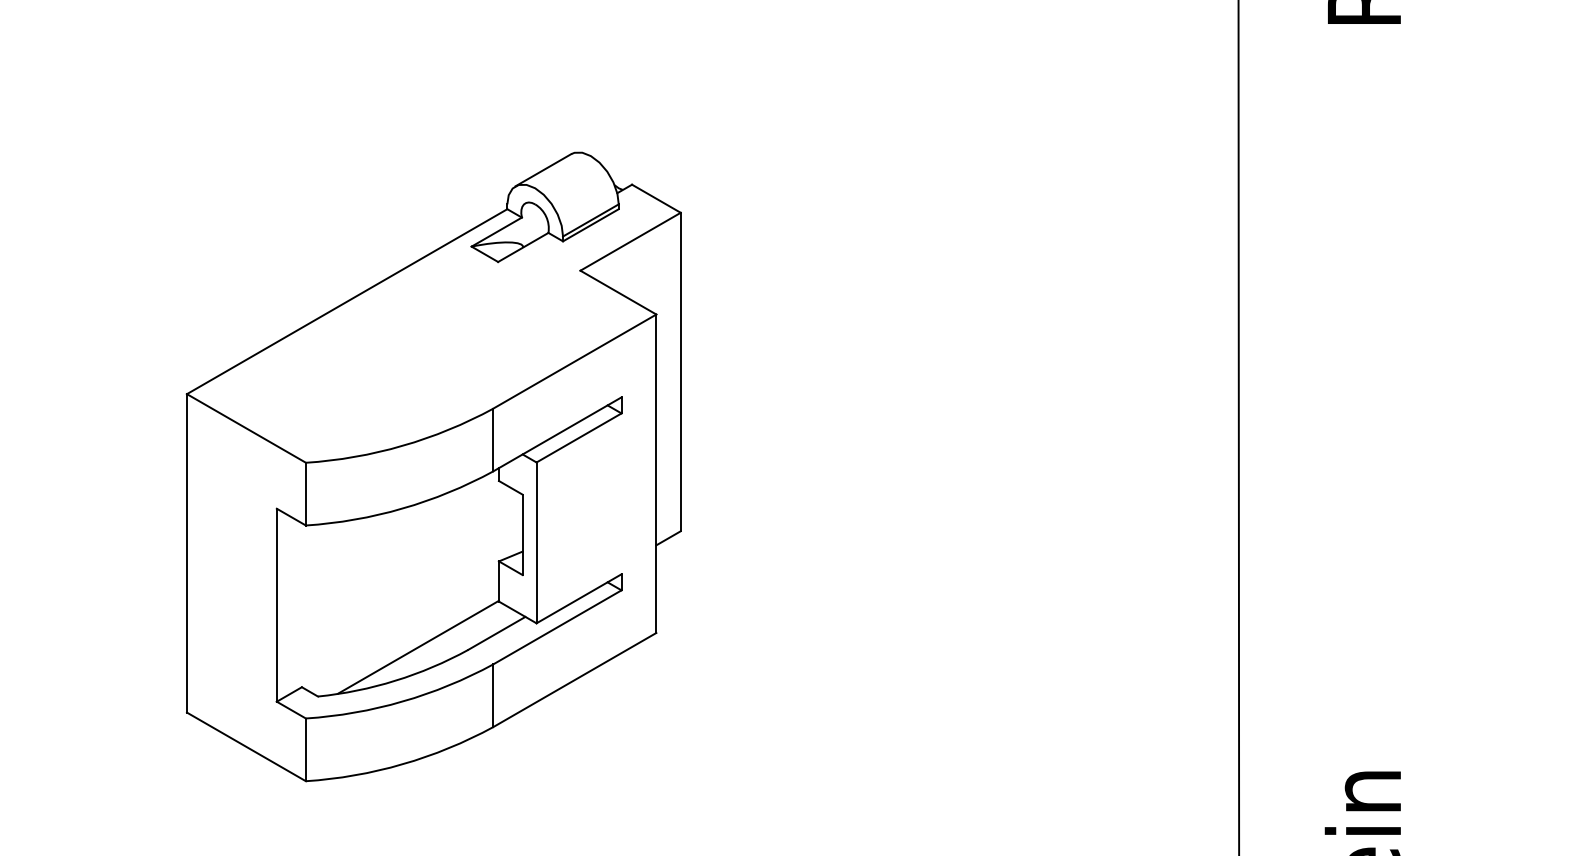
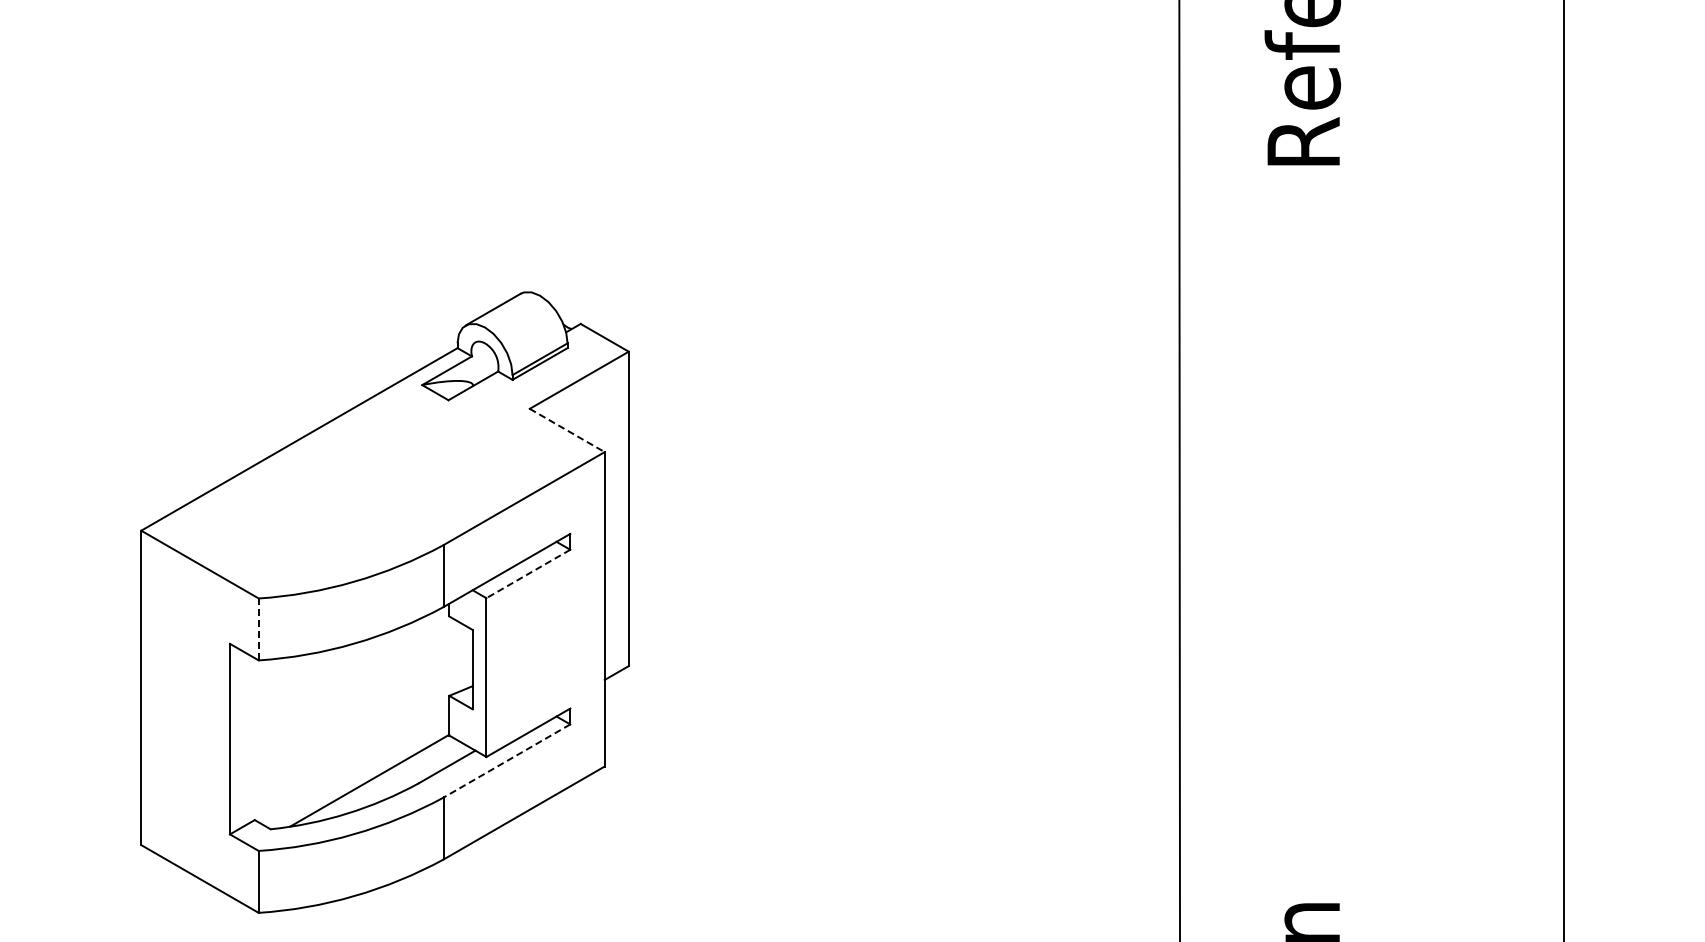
line: (618, 292) -> (567, 430), solid -> dashed
line: (578, 438) -> (527, 574), solid -> dashed
line: (305, 494) -> (258, 629), solid -> dashed
line: (556, 627) -> (506, 761), solid -> dashed

